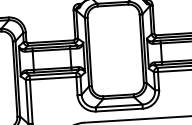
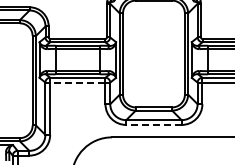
line: (52, 78) -> (77, 82), solid -> dashed
line: (118, 109) -> (153, 124), solid -> dashed

